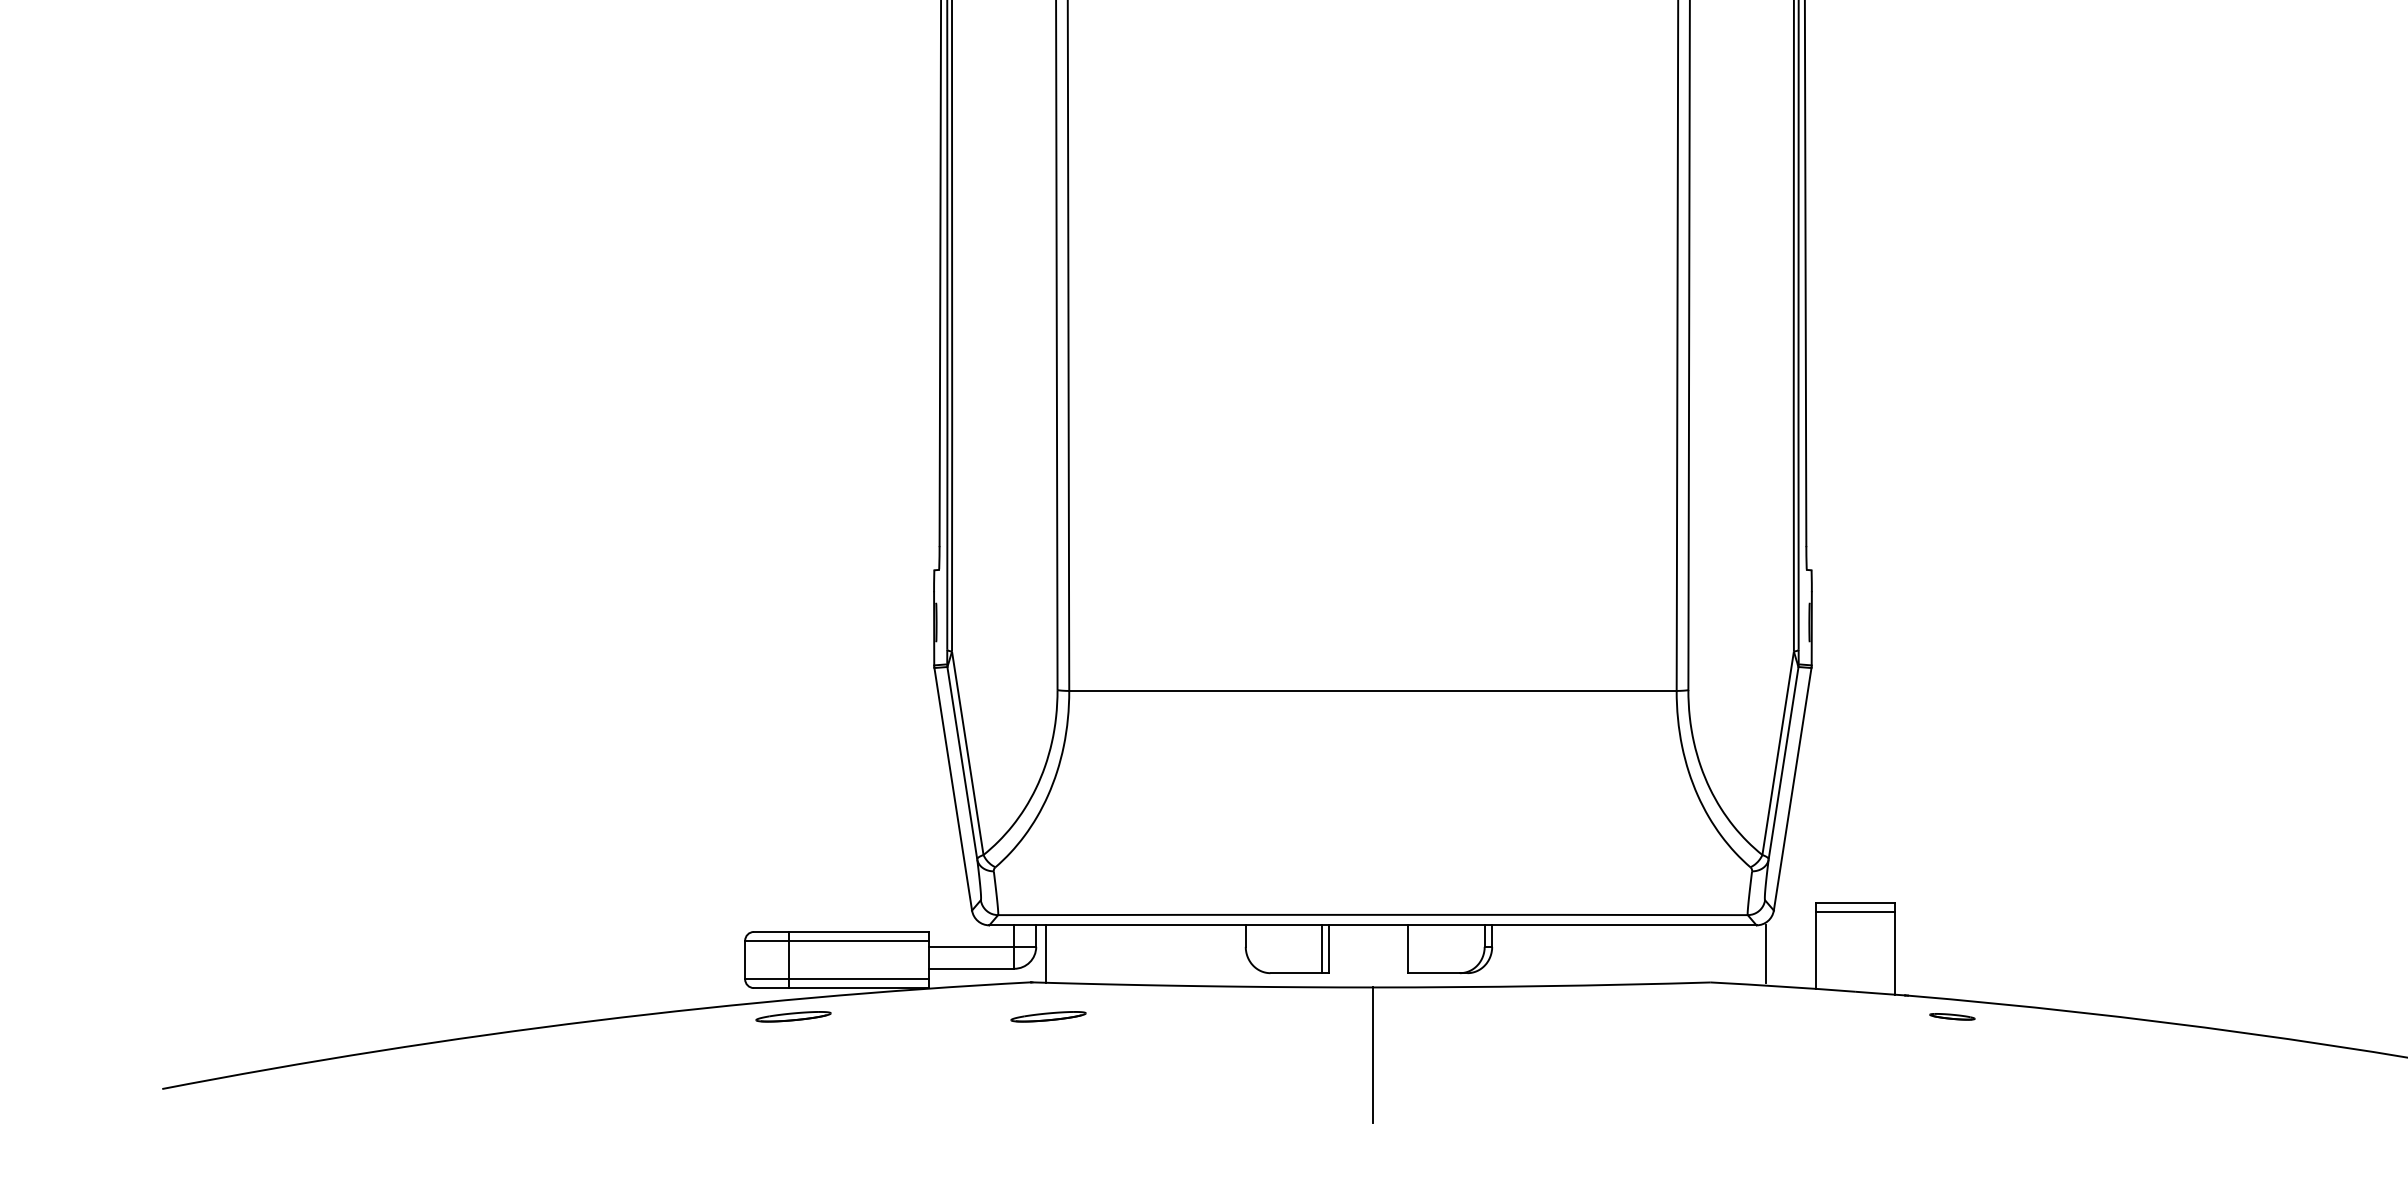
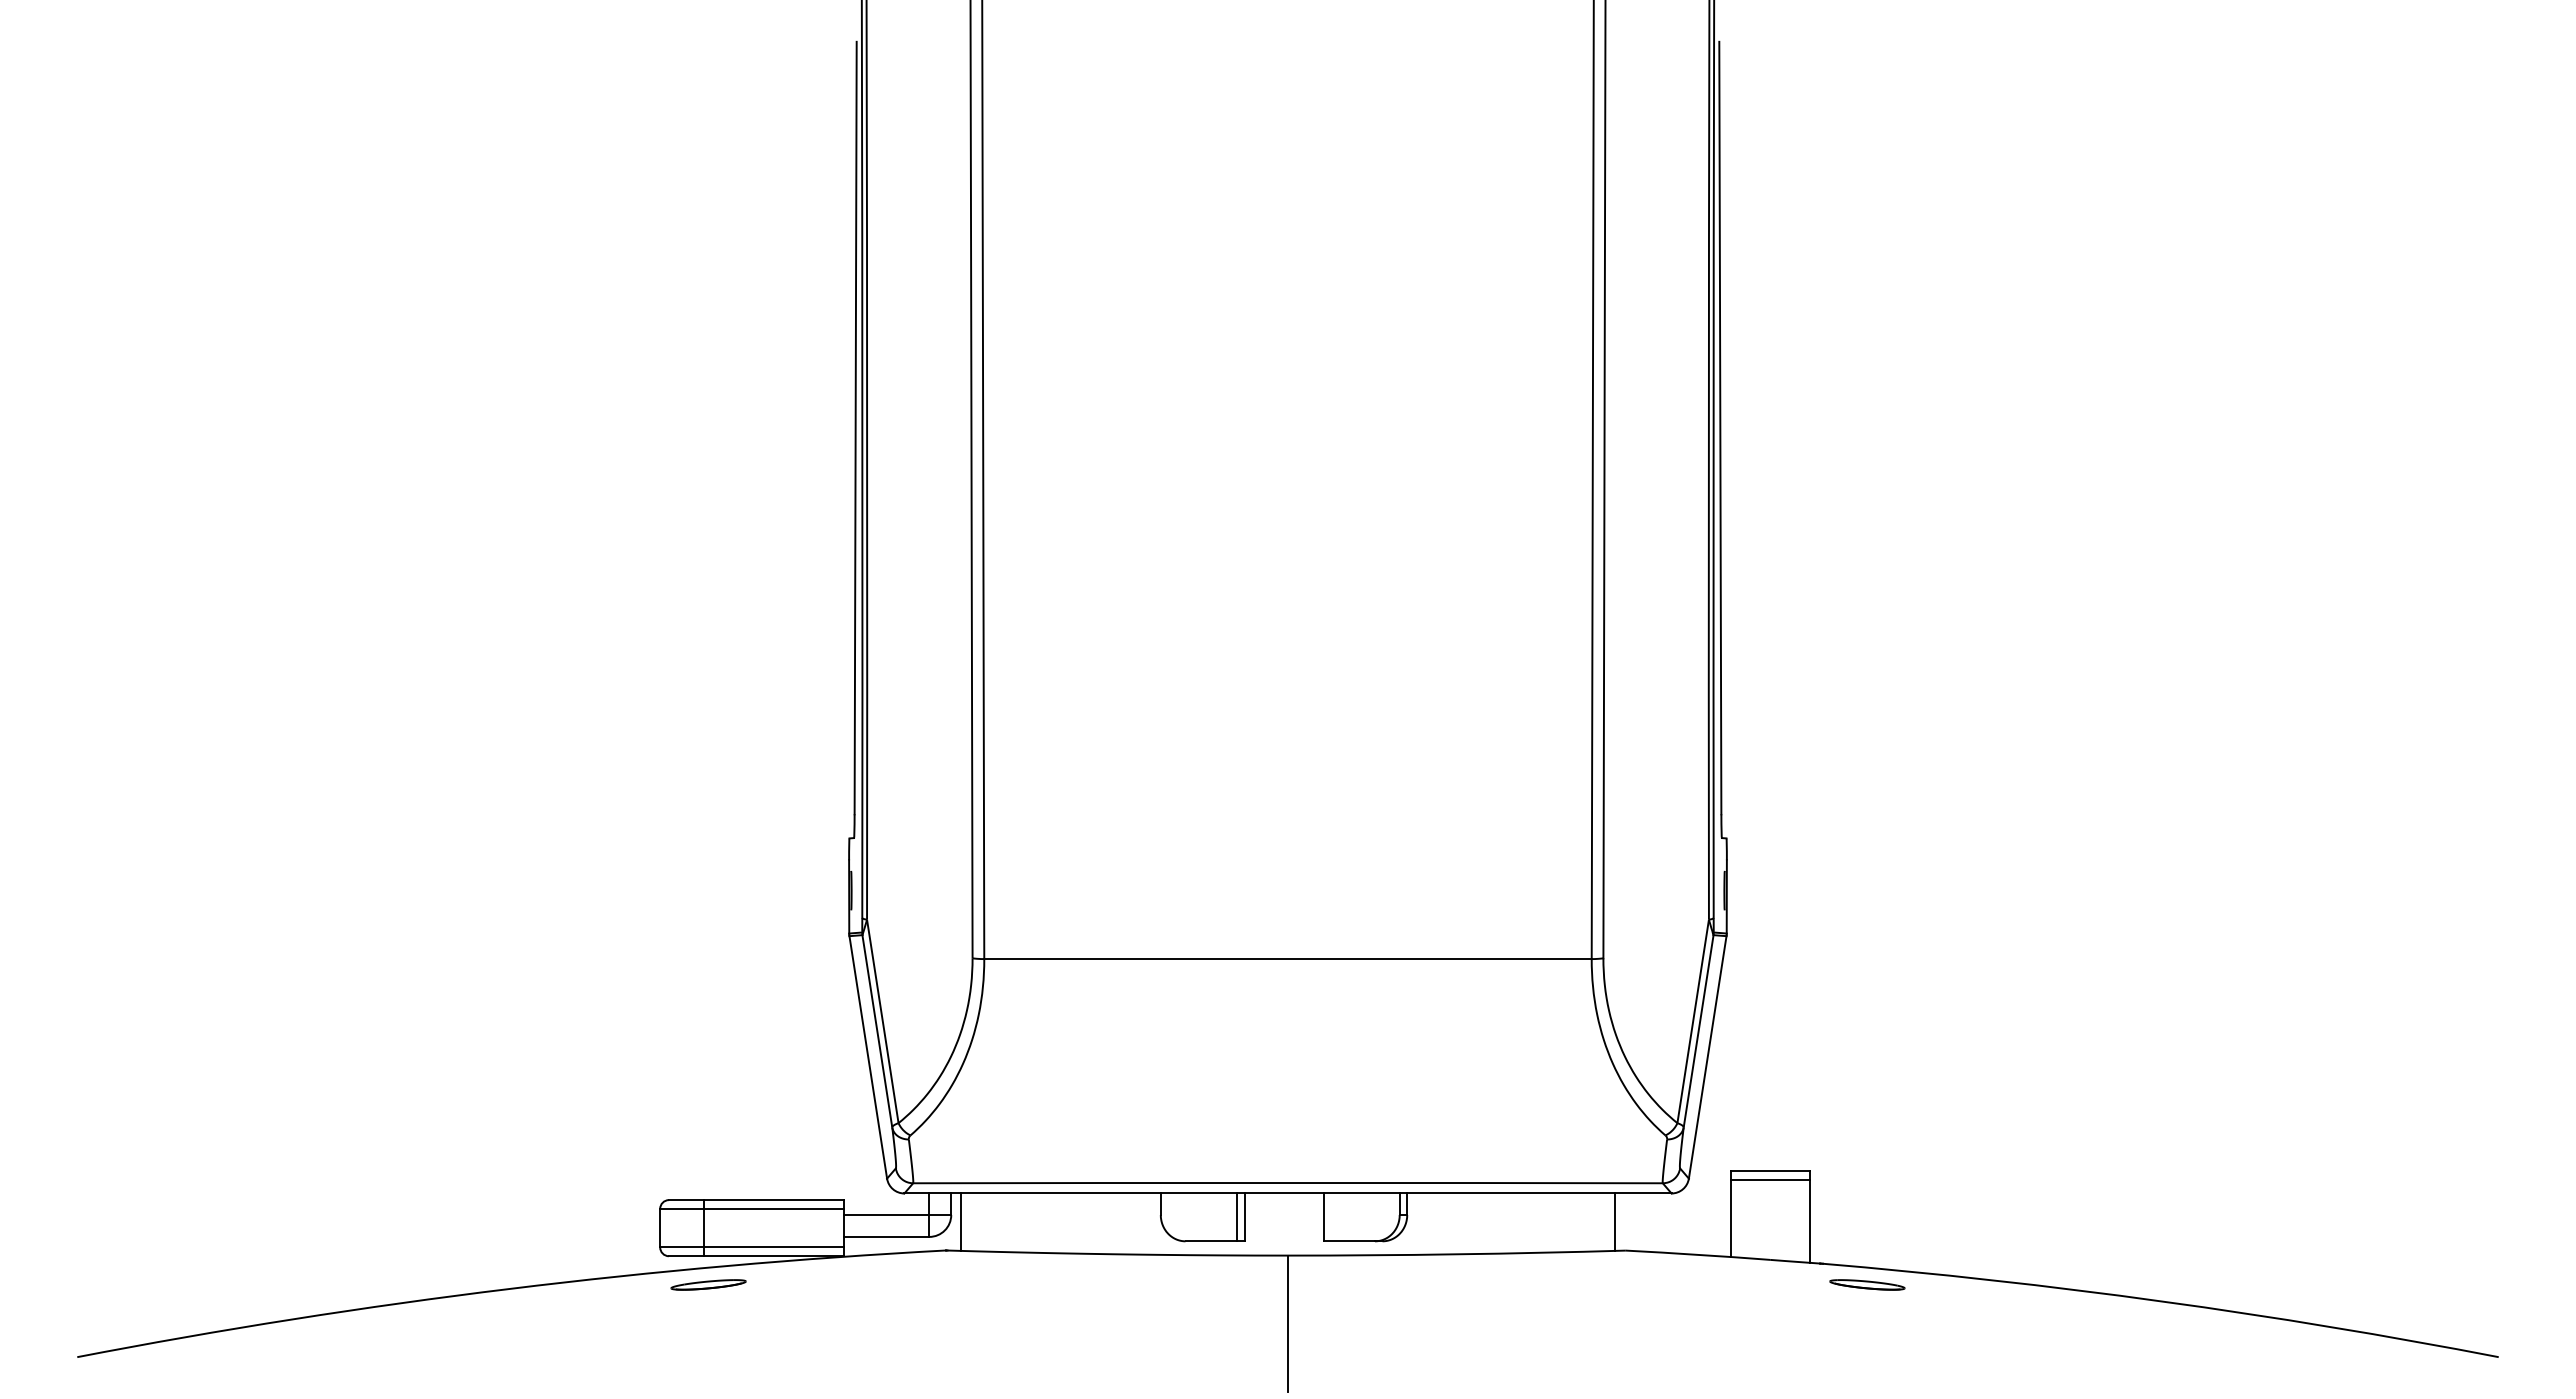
line: (1765, 953) -> (1614, 1221), moved
part: (1048, 1016) -> (963, 1284), removed
part: (1952, 1016) -> (1867, 1284), size x1.67

